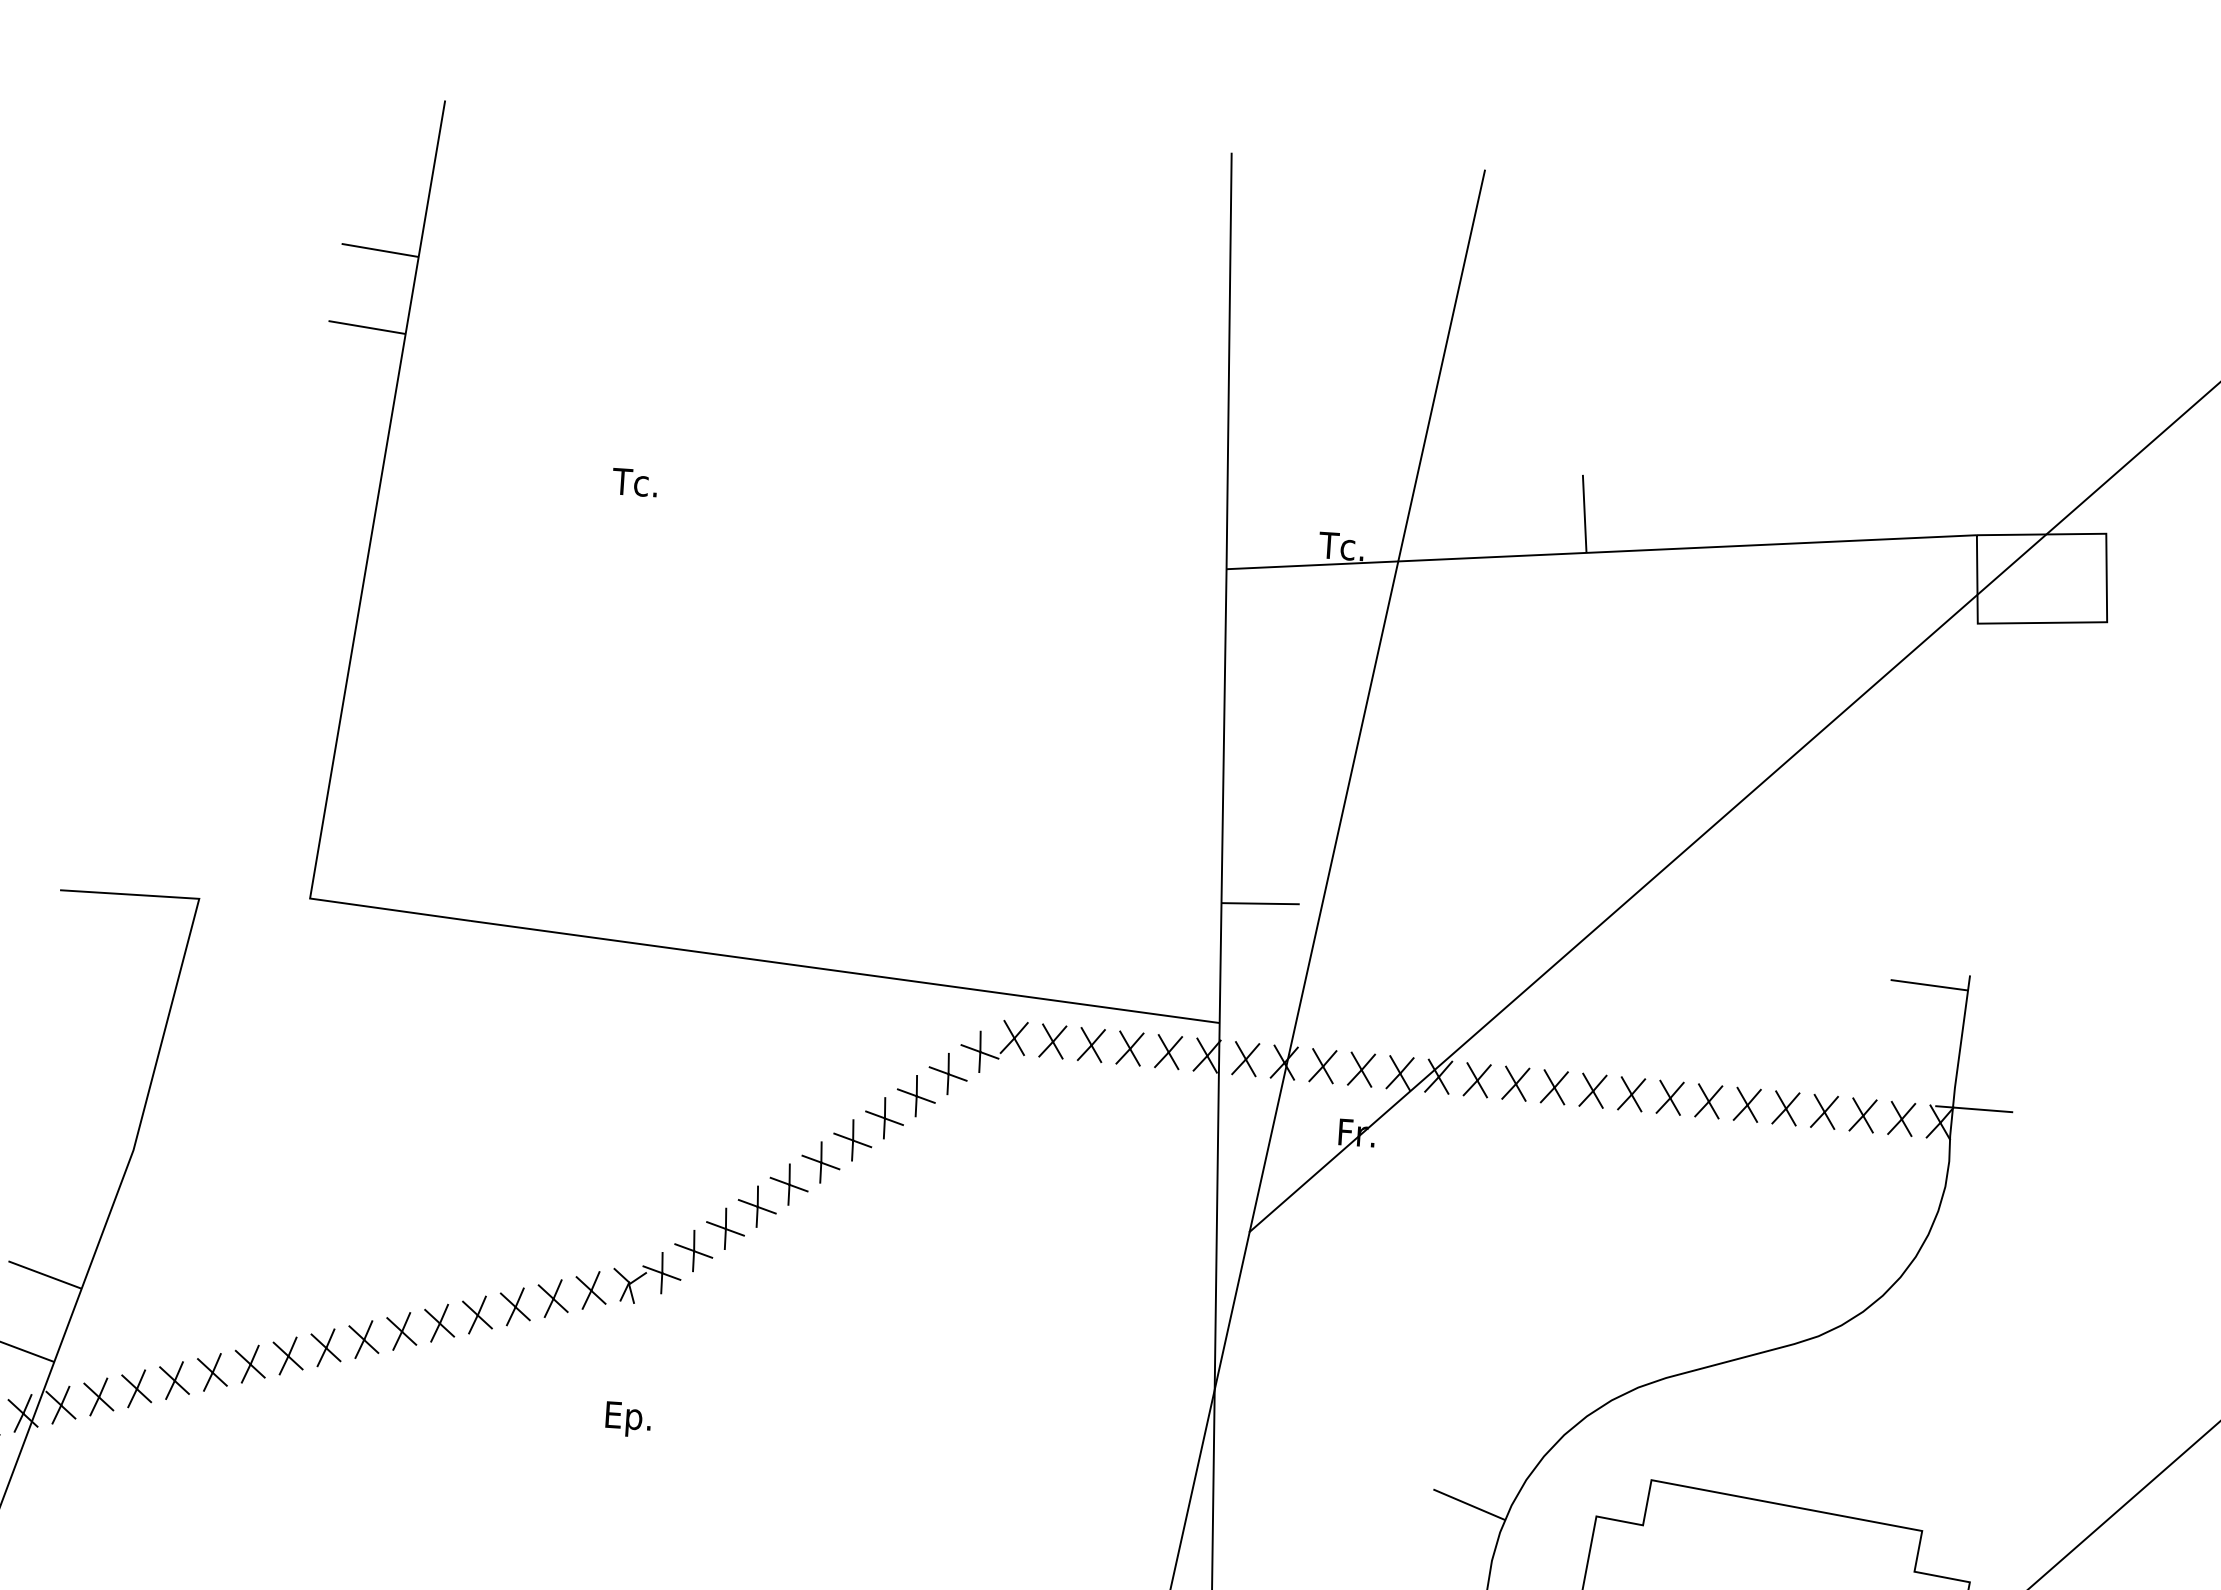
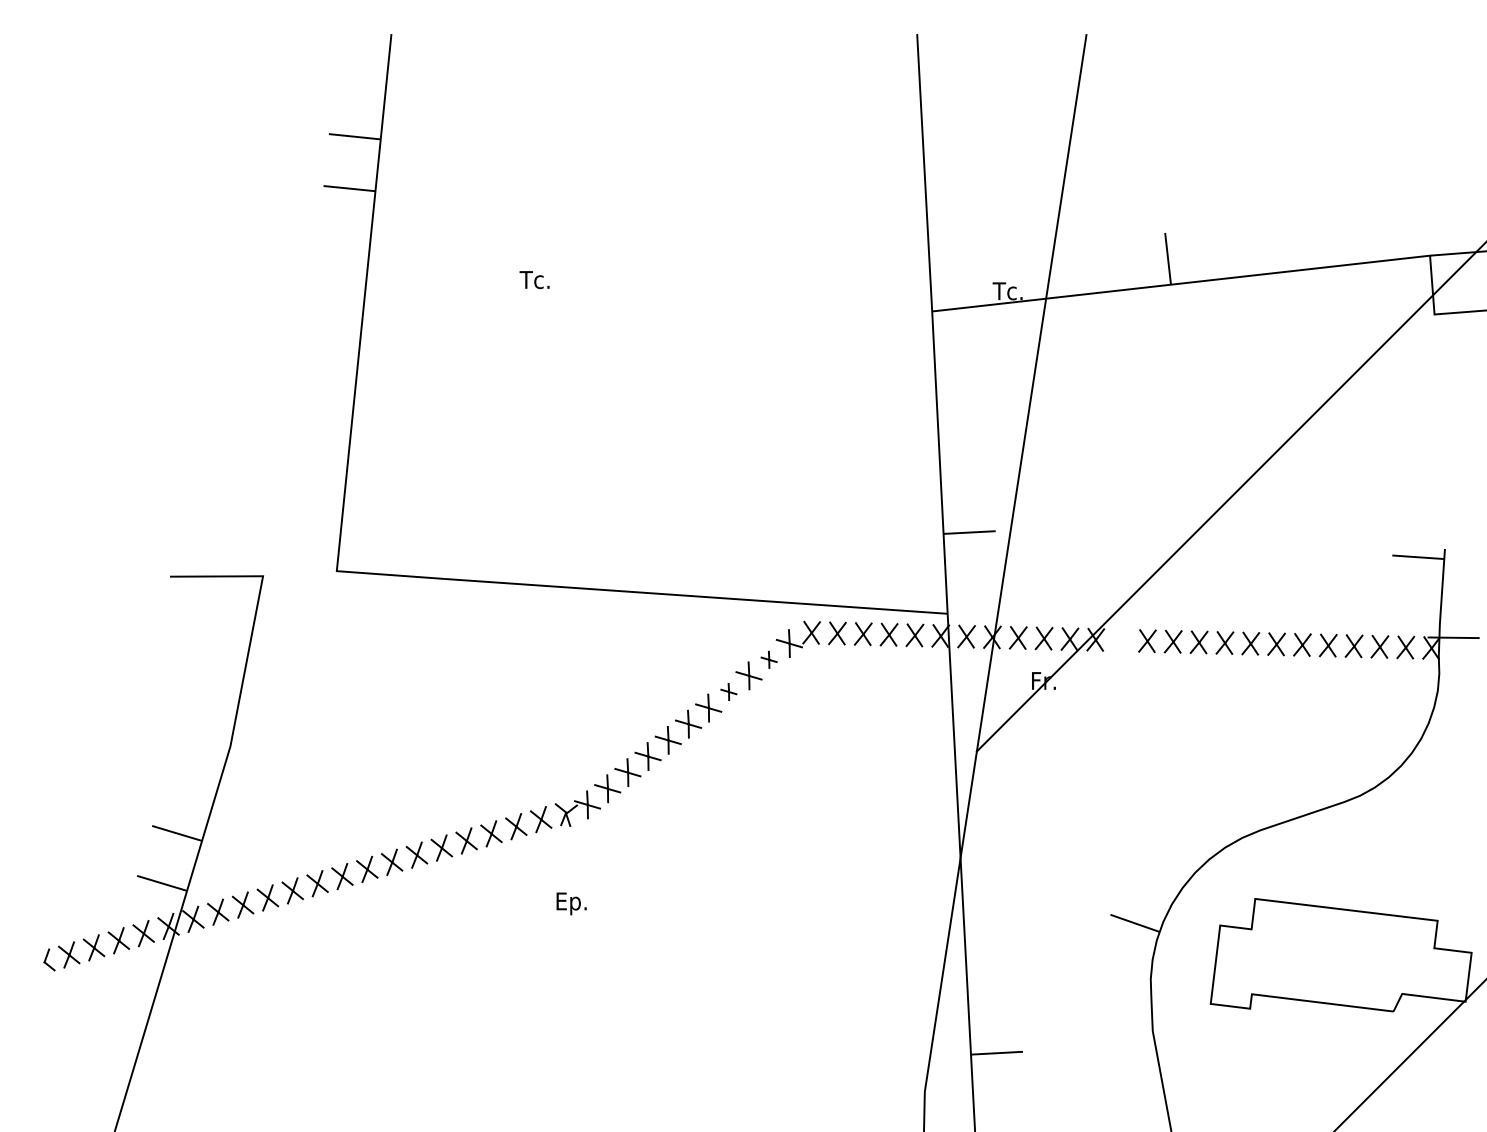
part: (947, 1073) -> (768, 659), size x0.6
part: (1477, 1080) -> (1121, 640), removed
part: (884, 1117) -> (728, 691), size x0.6

